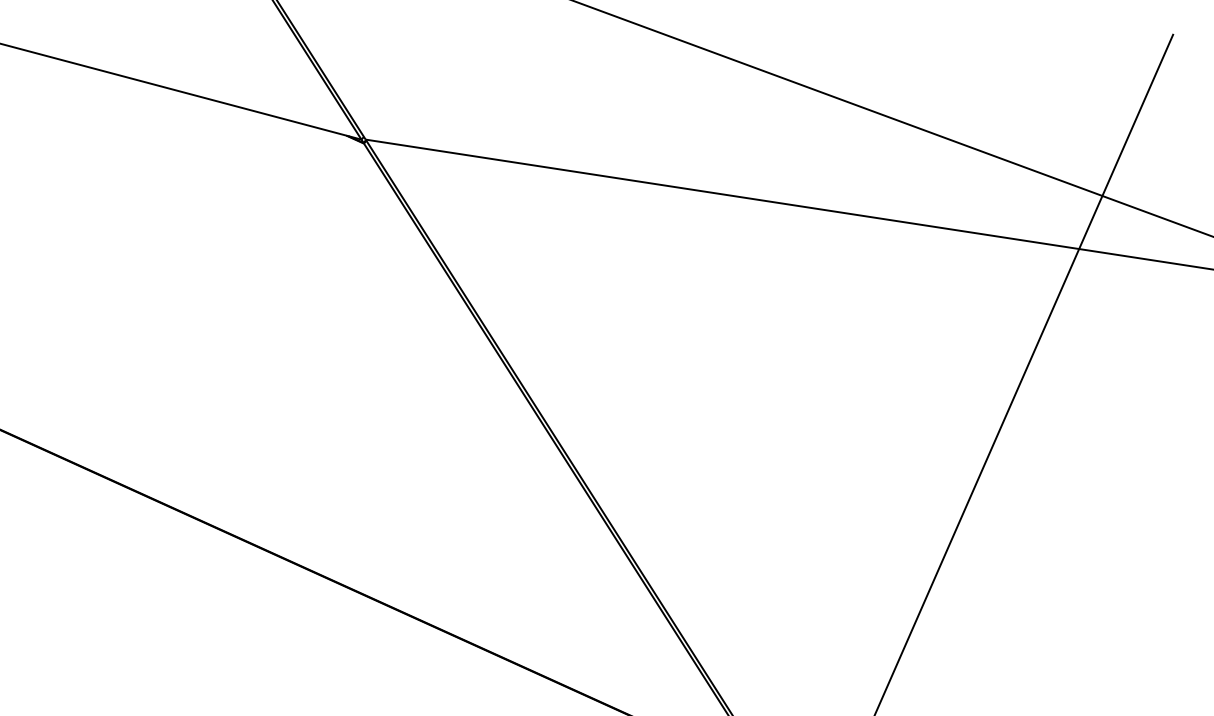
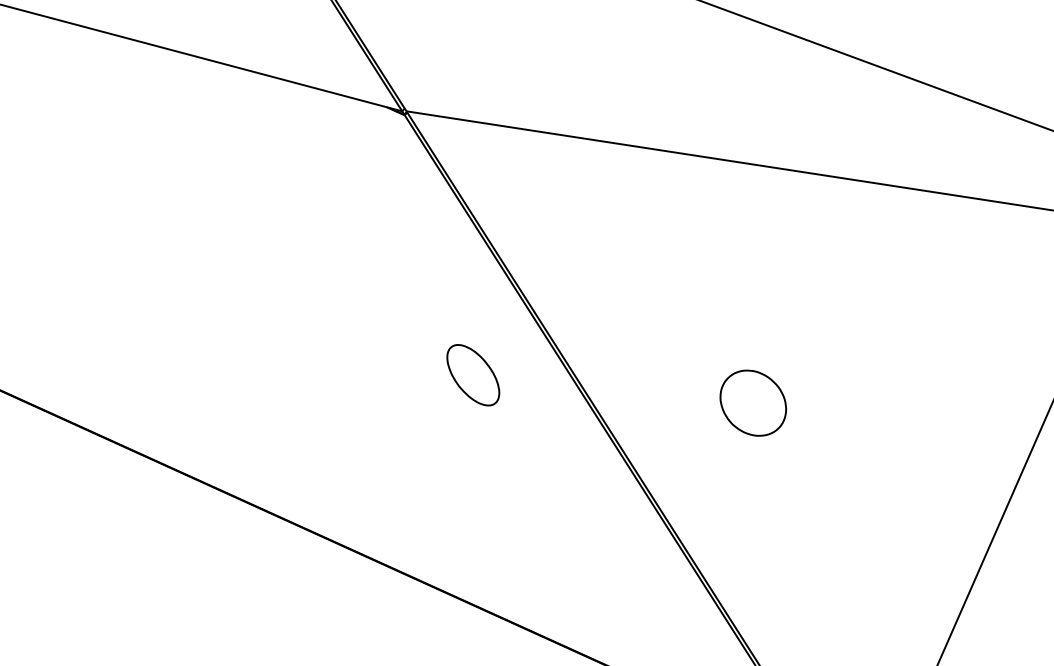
part: (431, 398) -> (473, 374), added
part: (706, 426) -> (752, 402), added

